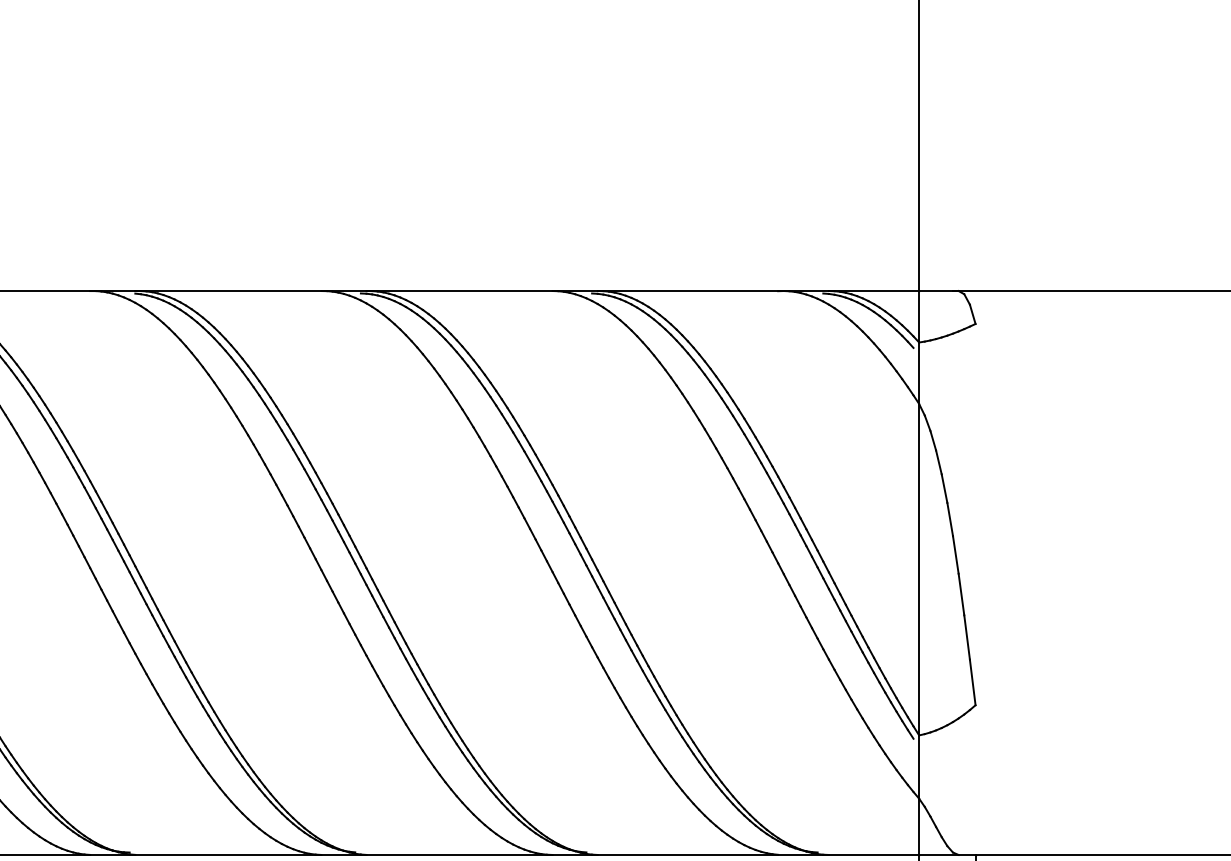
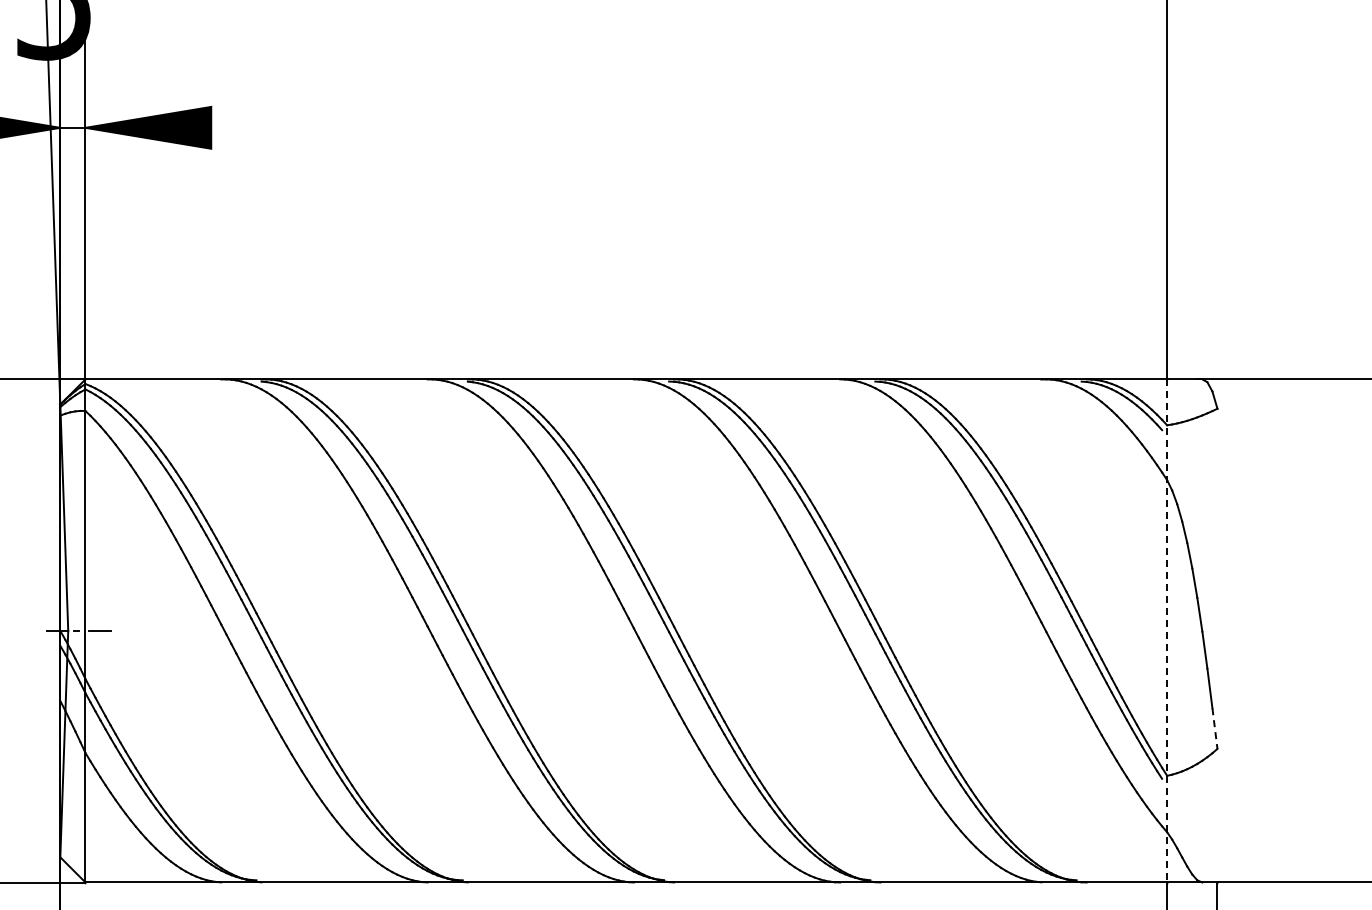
line: (919, 572) -> (1167, 630), solid -> dashed
line: (973, 683) -> (1215, 729), solid -> dashed

